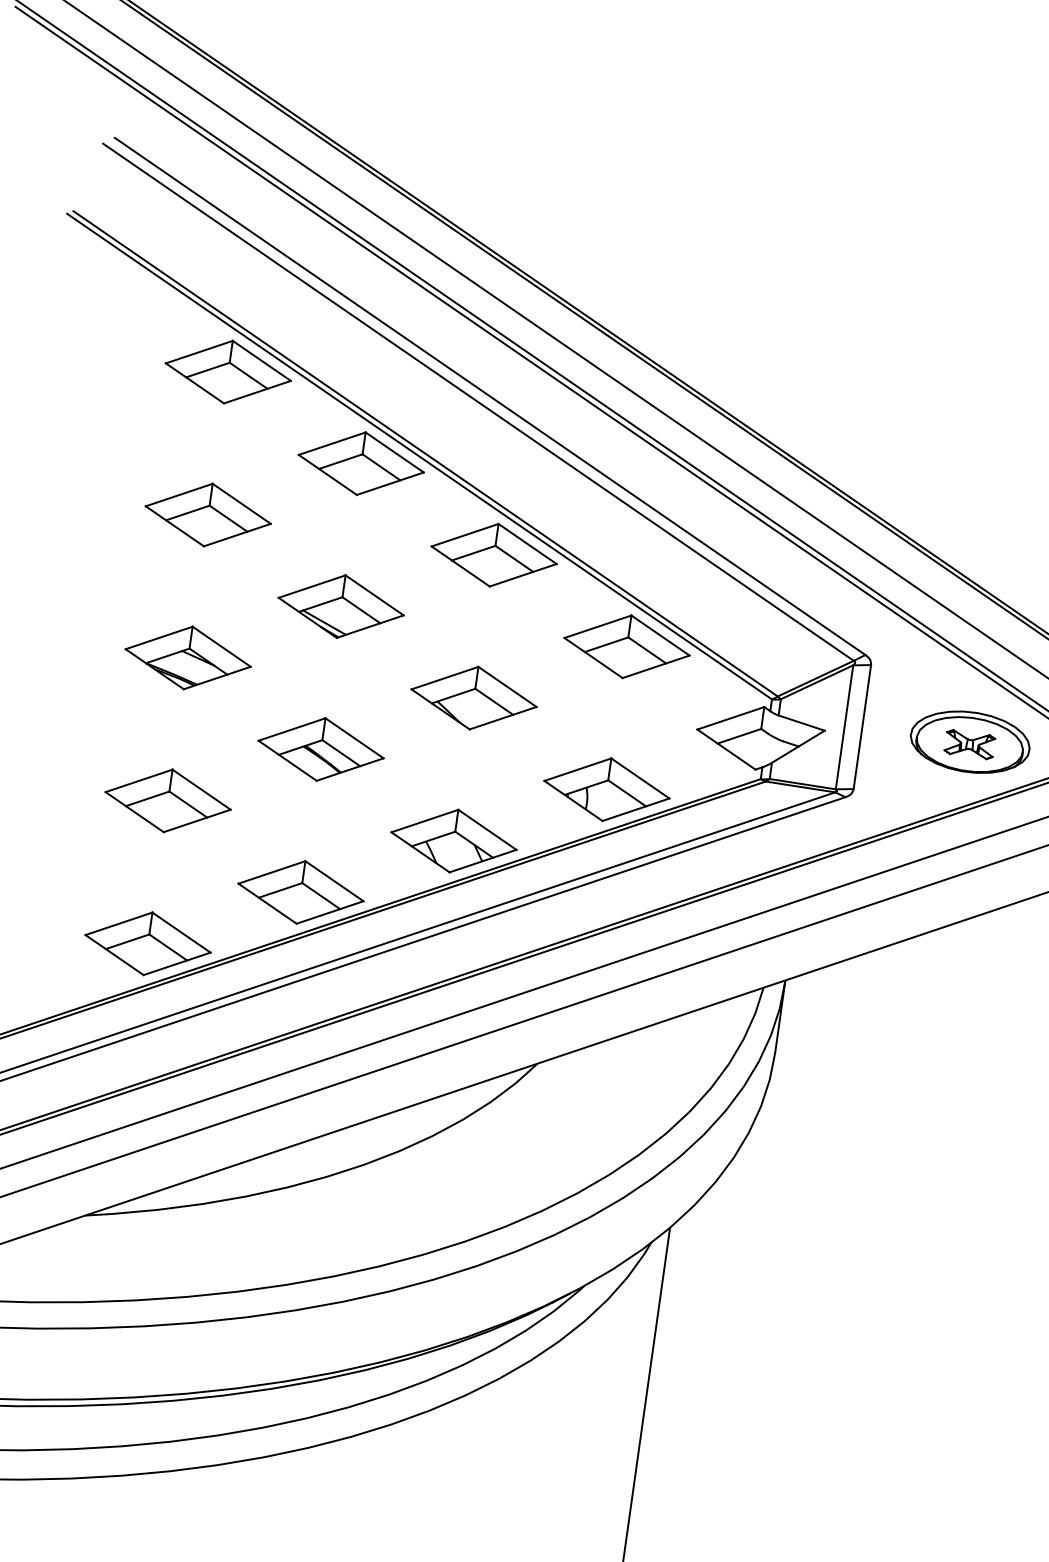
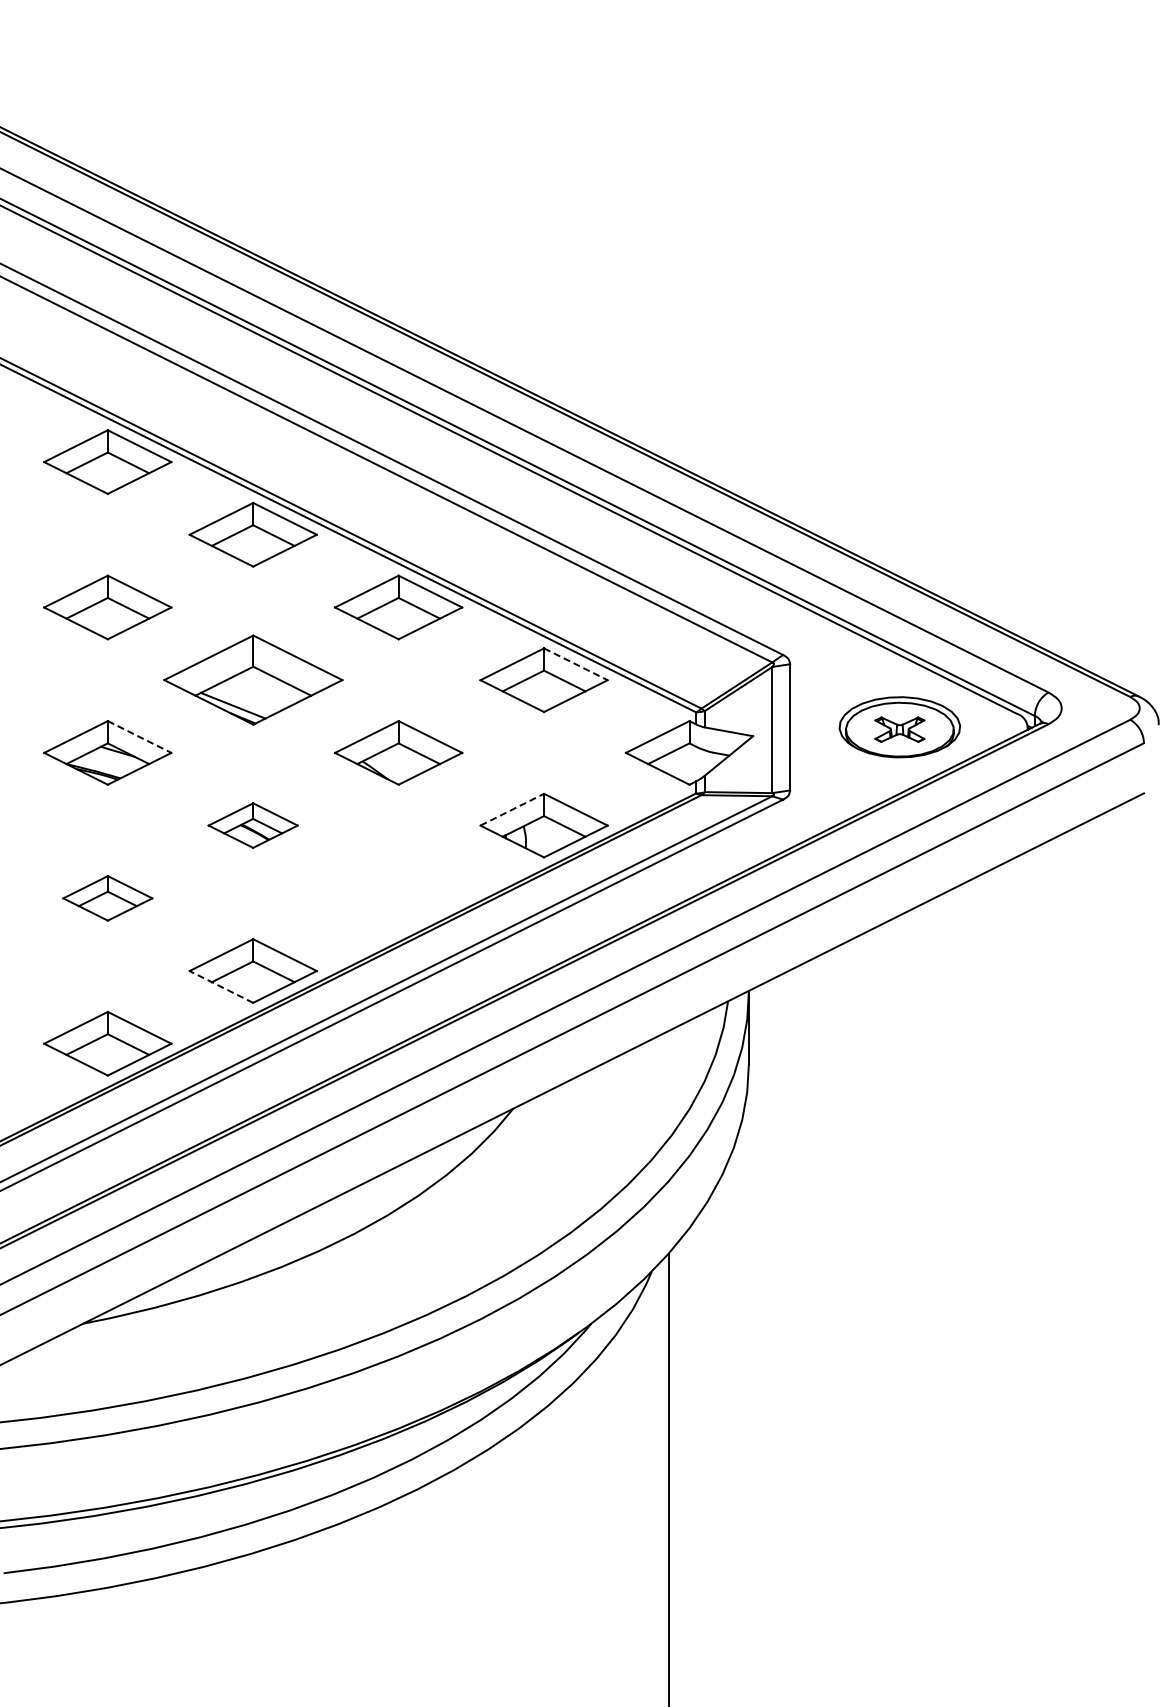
part: (340, 606) -> (252, 680), size x1.4
line: (660, 635) -> (575, 664), solid -> dashed
line: (221, 647) -> (139, 737), solid -> dashed
part: (320, 749) -> (252, 825), size x0.7
line: (578, 769) -> (512, 809), solid -> dashed
part: (167, 801) -> (107, 898), size x0.7
part: (453, 841) -> (398, 898), removed
line: (267, 903) -> (221, 986), solid -> dashed

